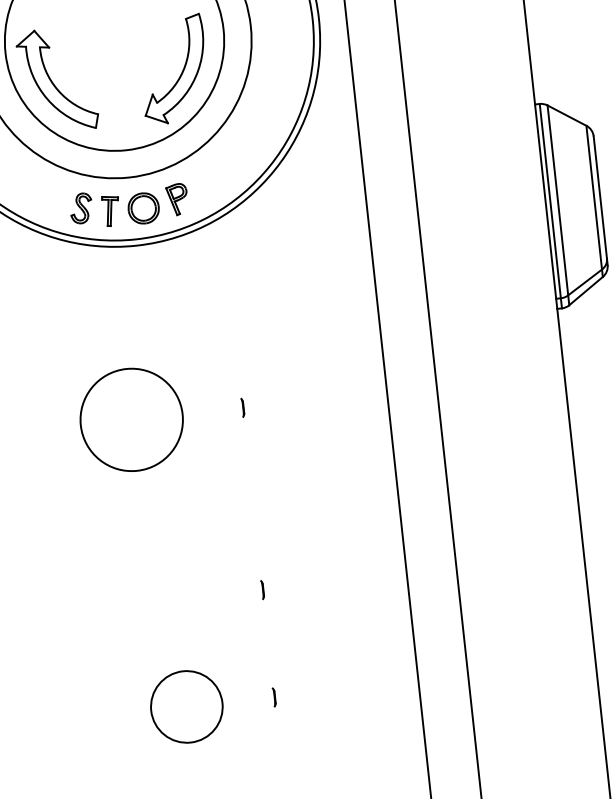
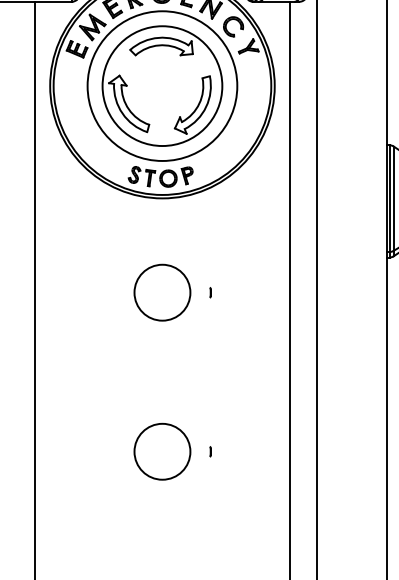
circle: (131, 419) -> (162, 292), moved
line: (262, 589) -> (210, 392), removed
circle: (186, 706) -> (162, 451), size x1.43

